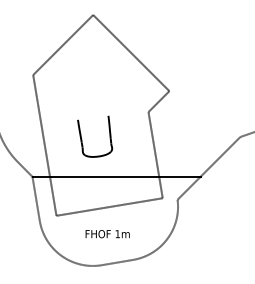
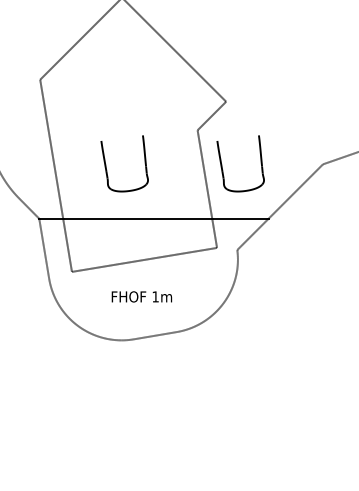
part: (166, 137) -> (222, 164), added

